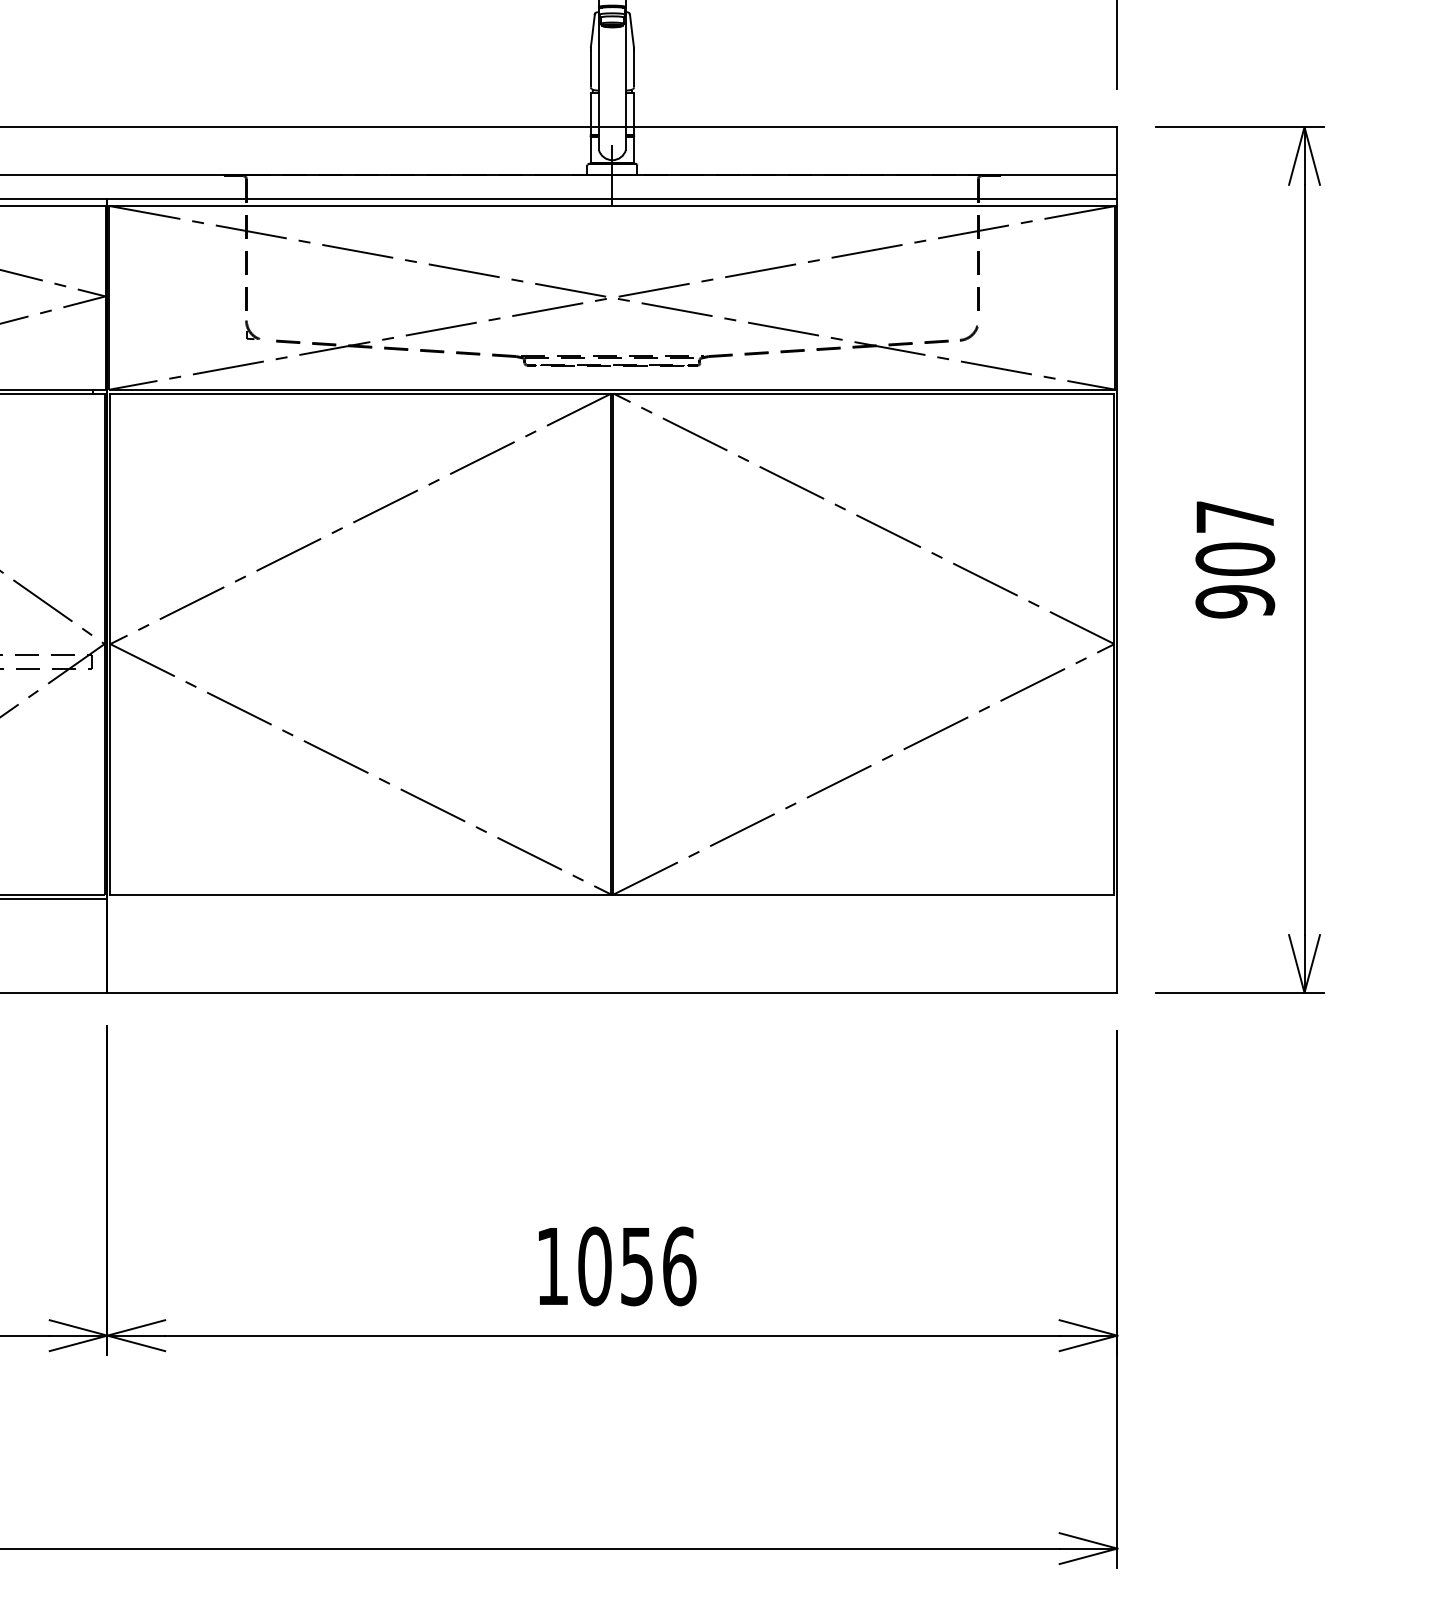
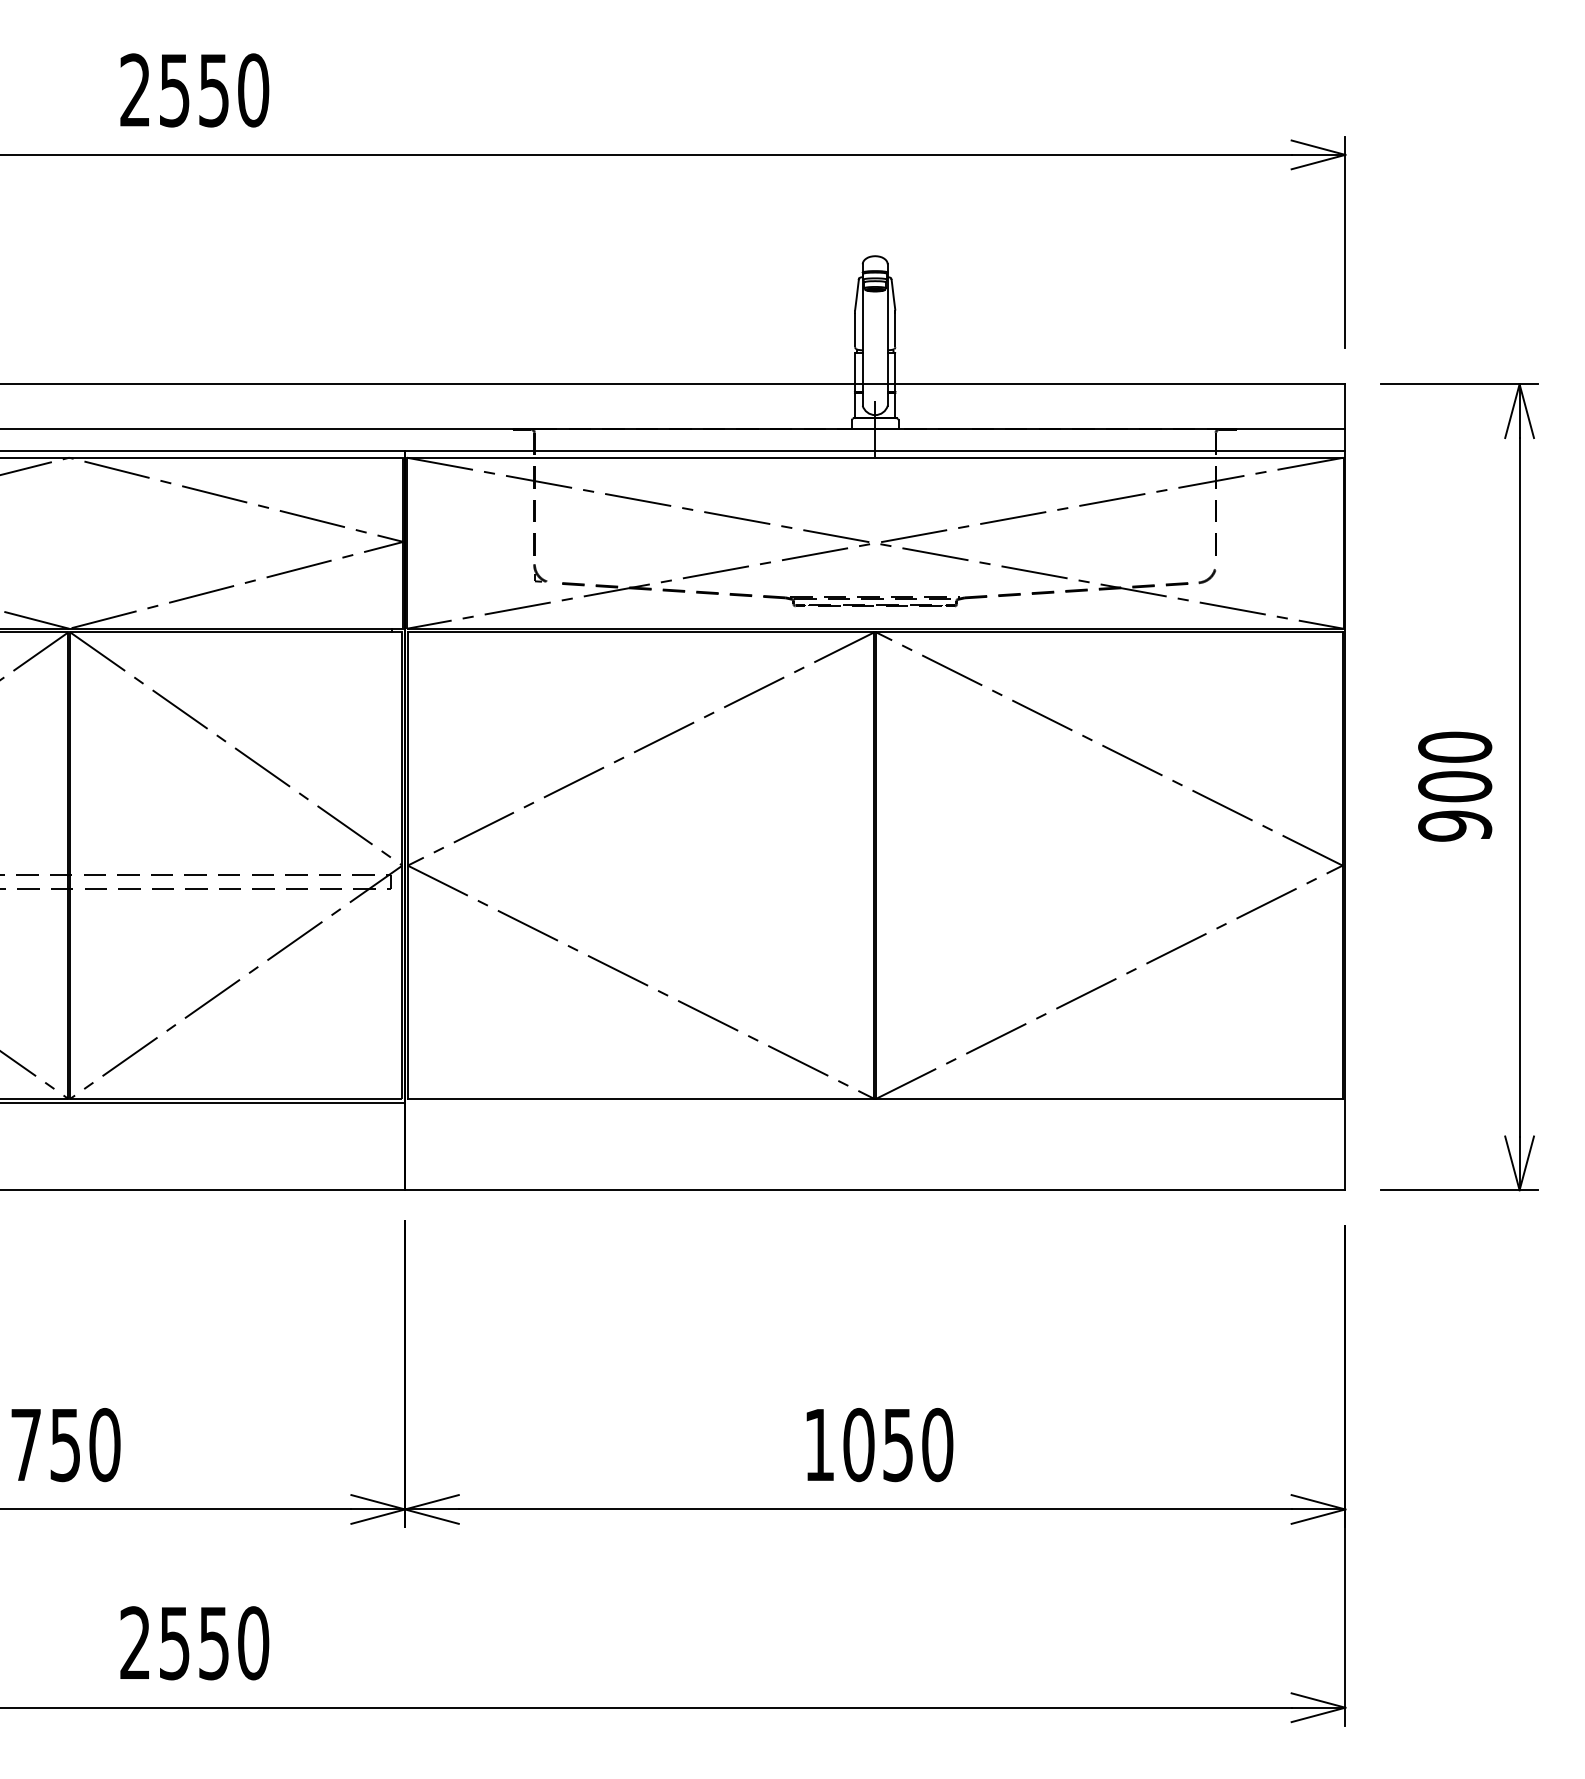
text: (1235, 516) -> (1455, 746), 907 -> 900
text: (679, 1265) -> (937, 1444), 1056 -> 1050

